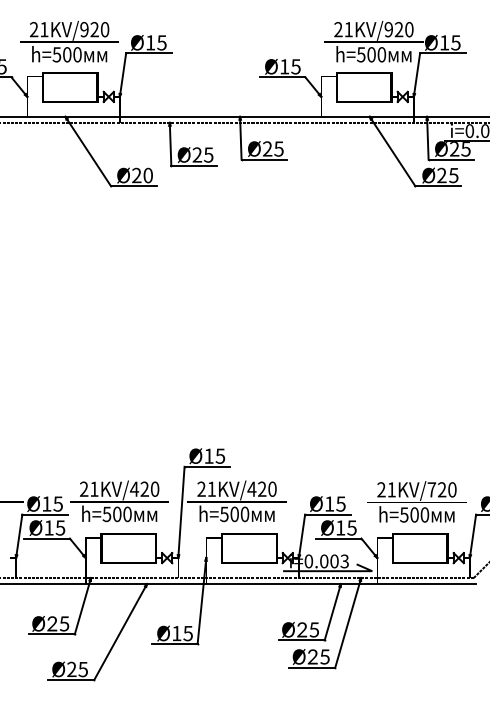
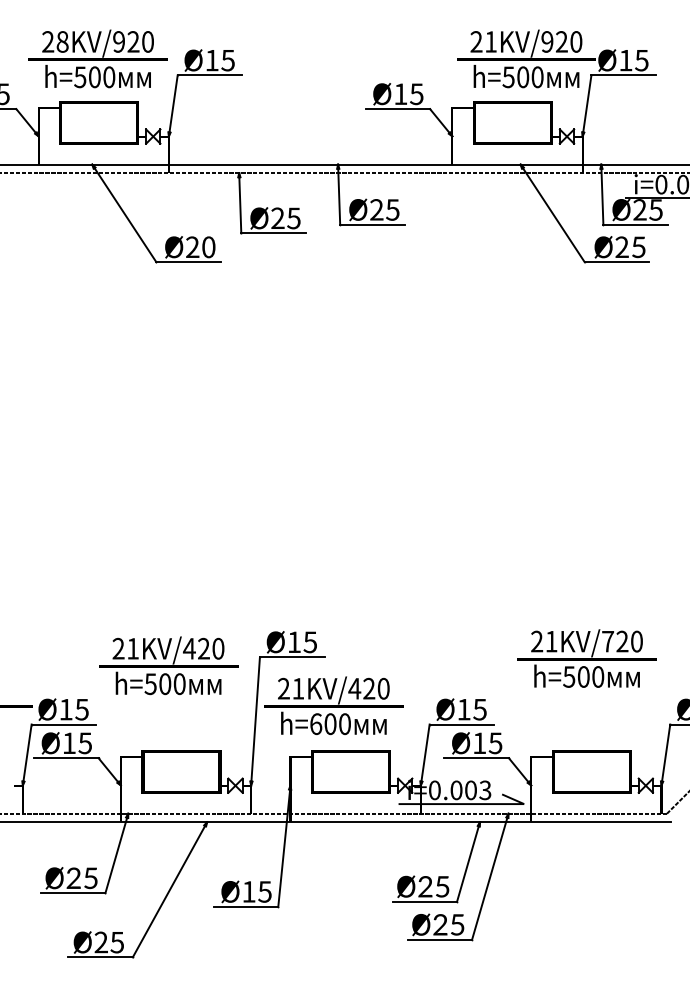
text: (44, 29) -> (62, 41), 21KV/920 -> 28KV/920
text: (119, 501) -> (168, 665), moved
text: (416, 501) -> (586, 658), moved
text: (224, 514) -> (315, 724), h=500 -> h=600

